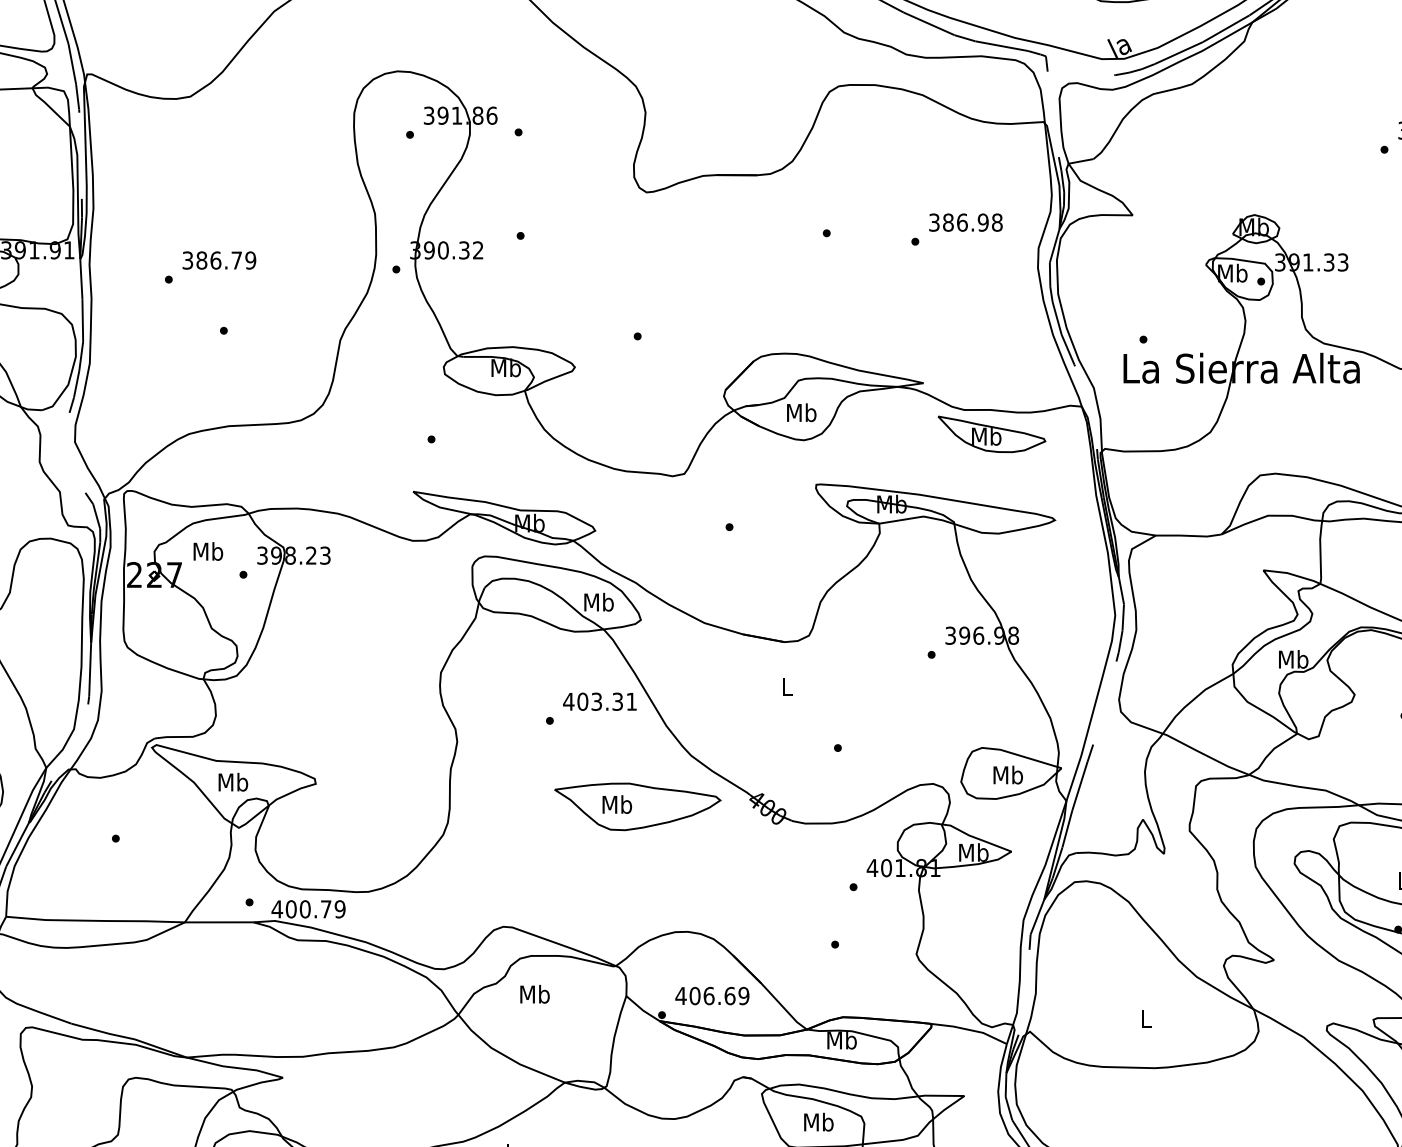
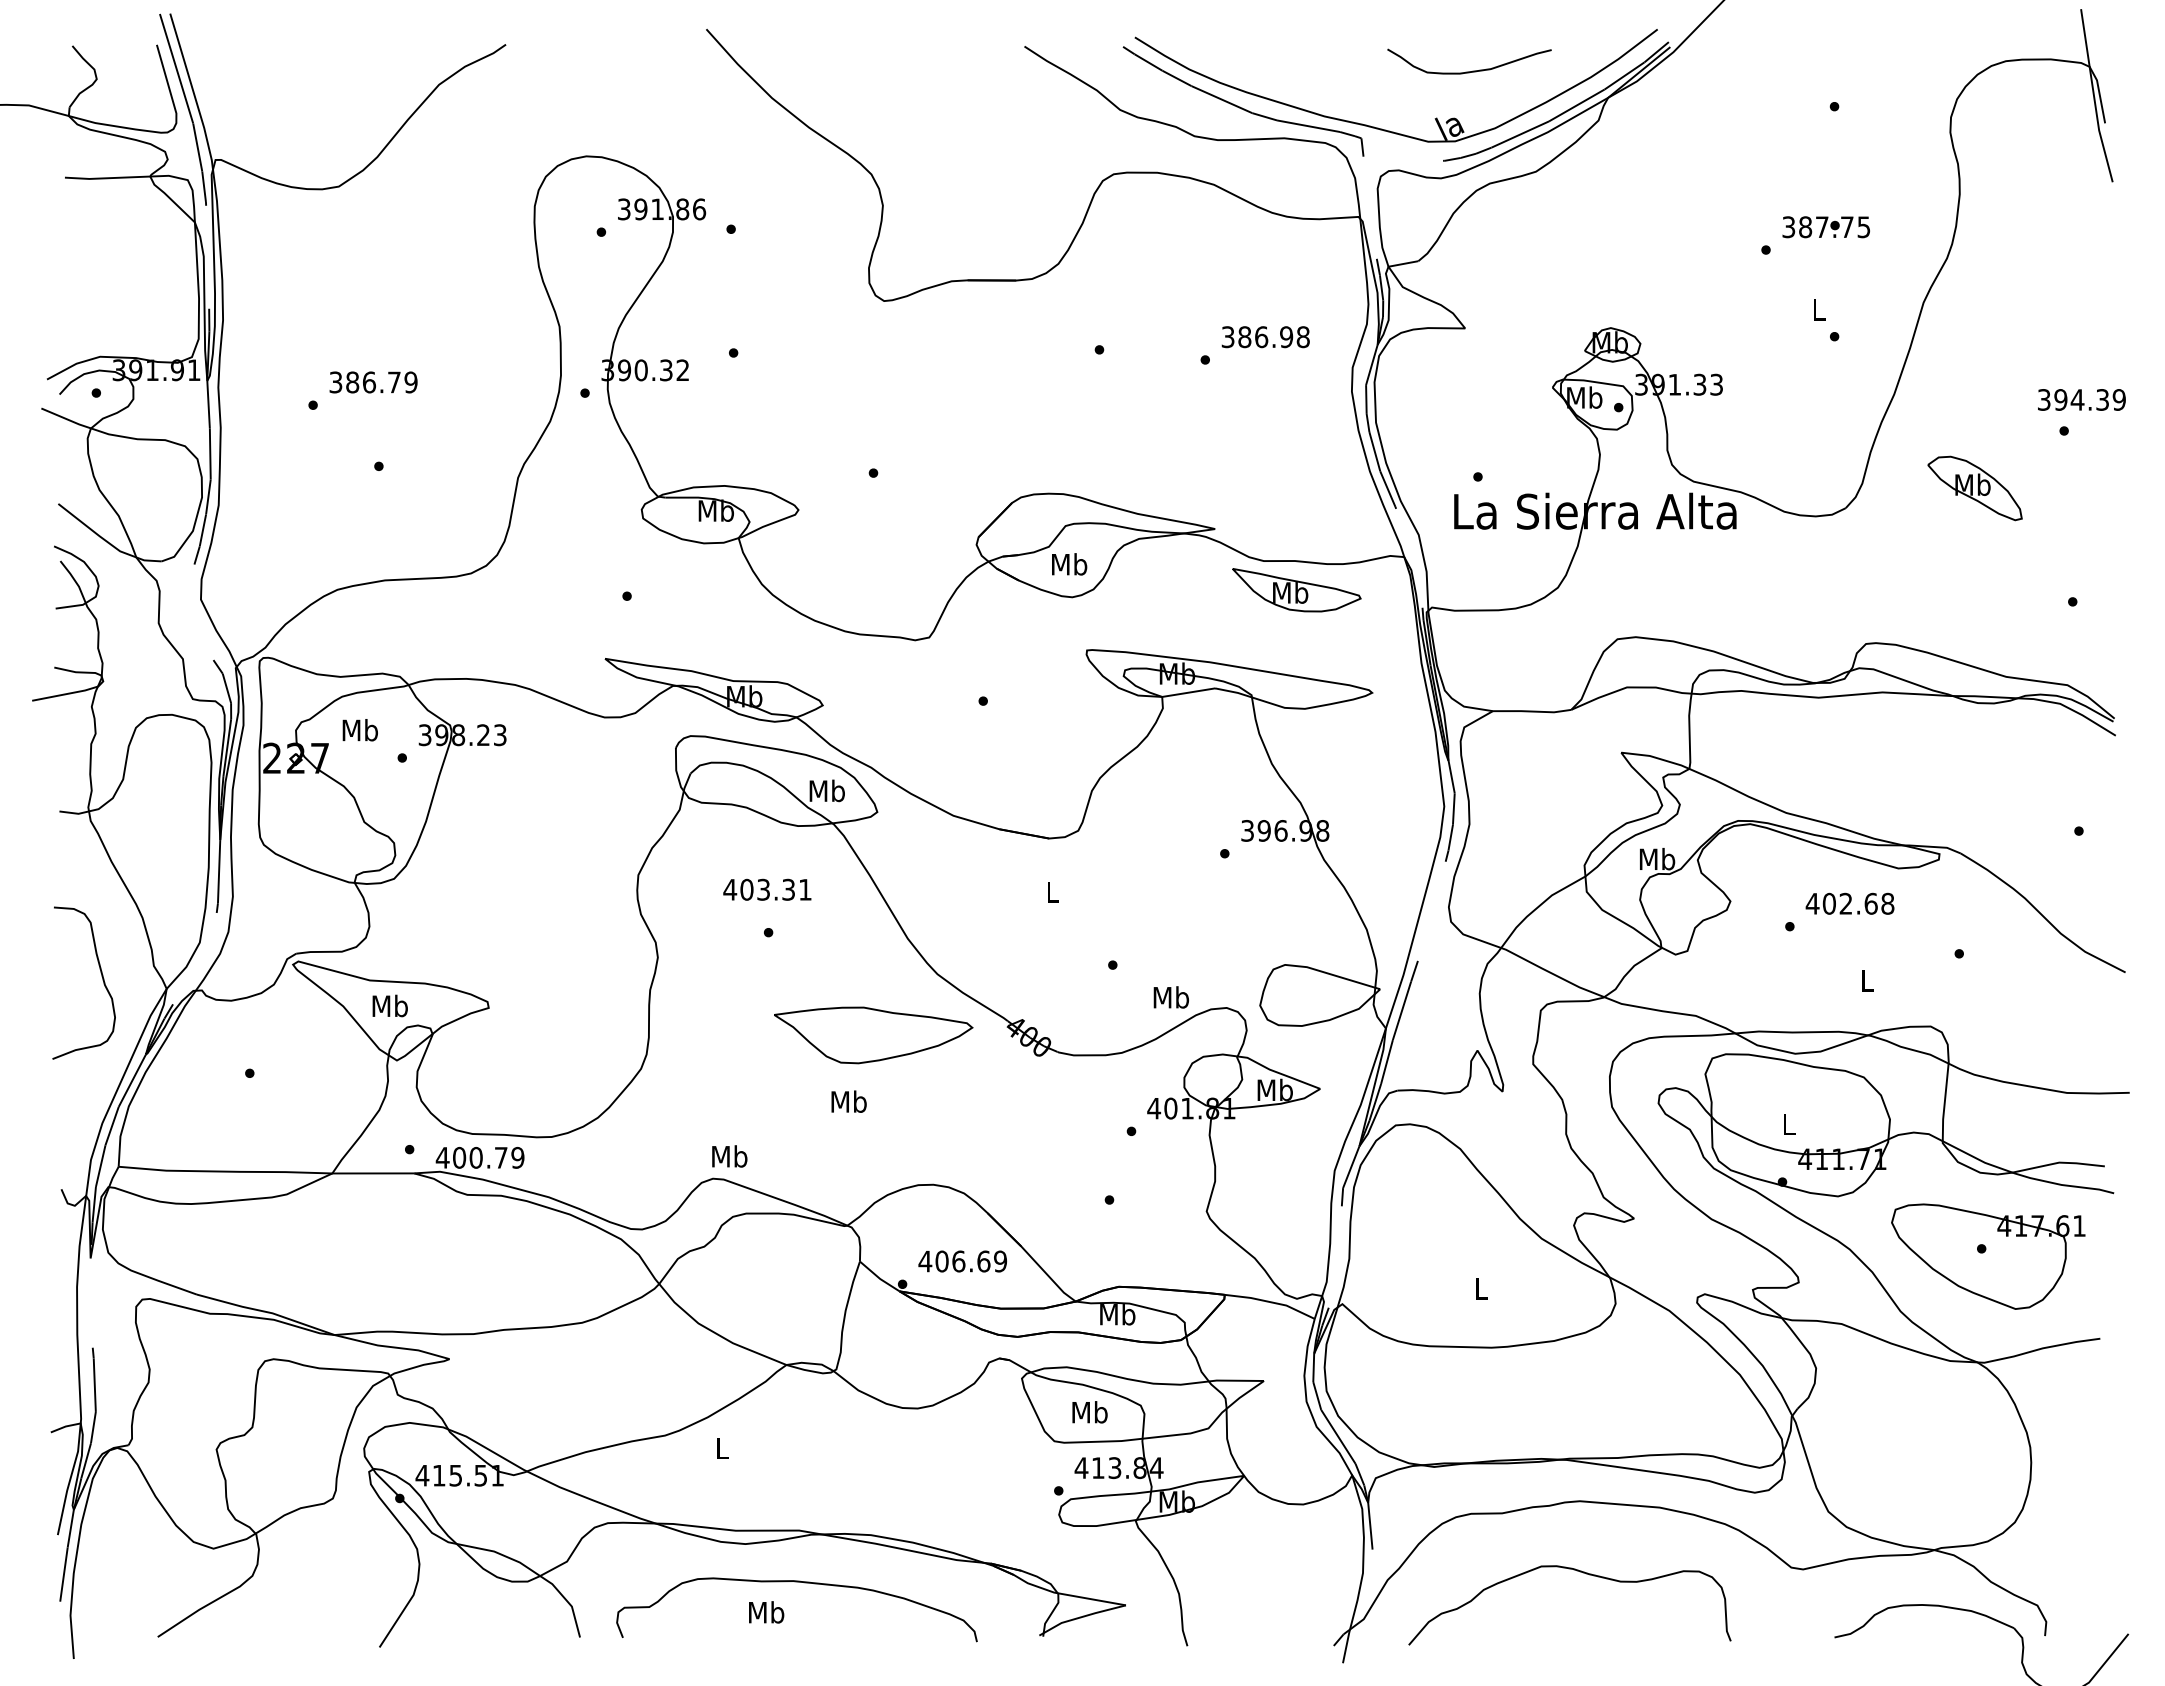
text: (600, 701) -> (767, 889), moved
text: (1007, 775) -> (1170, 997), moved
text: (616, 804) -> (848, 1101), moved
text: (534, 994) -> (729, 1156), moved

